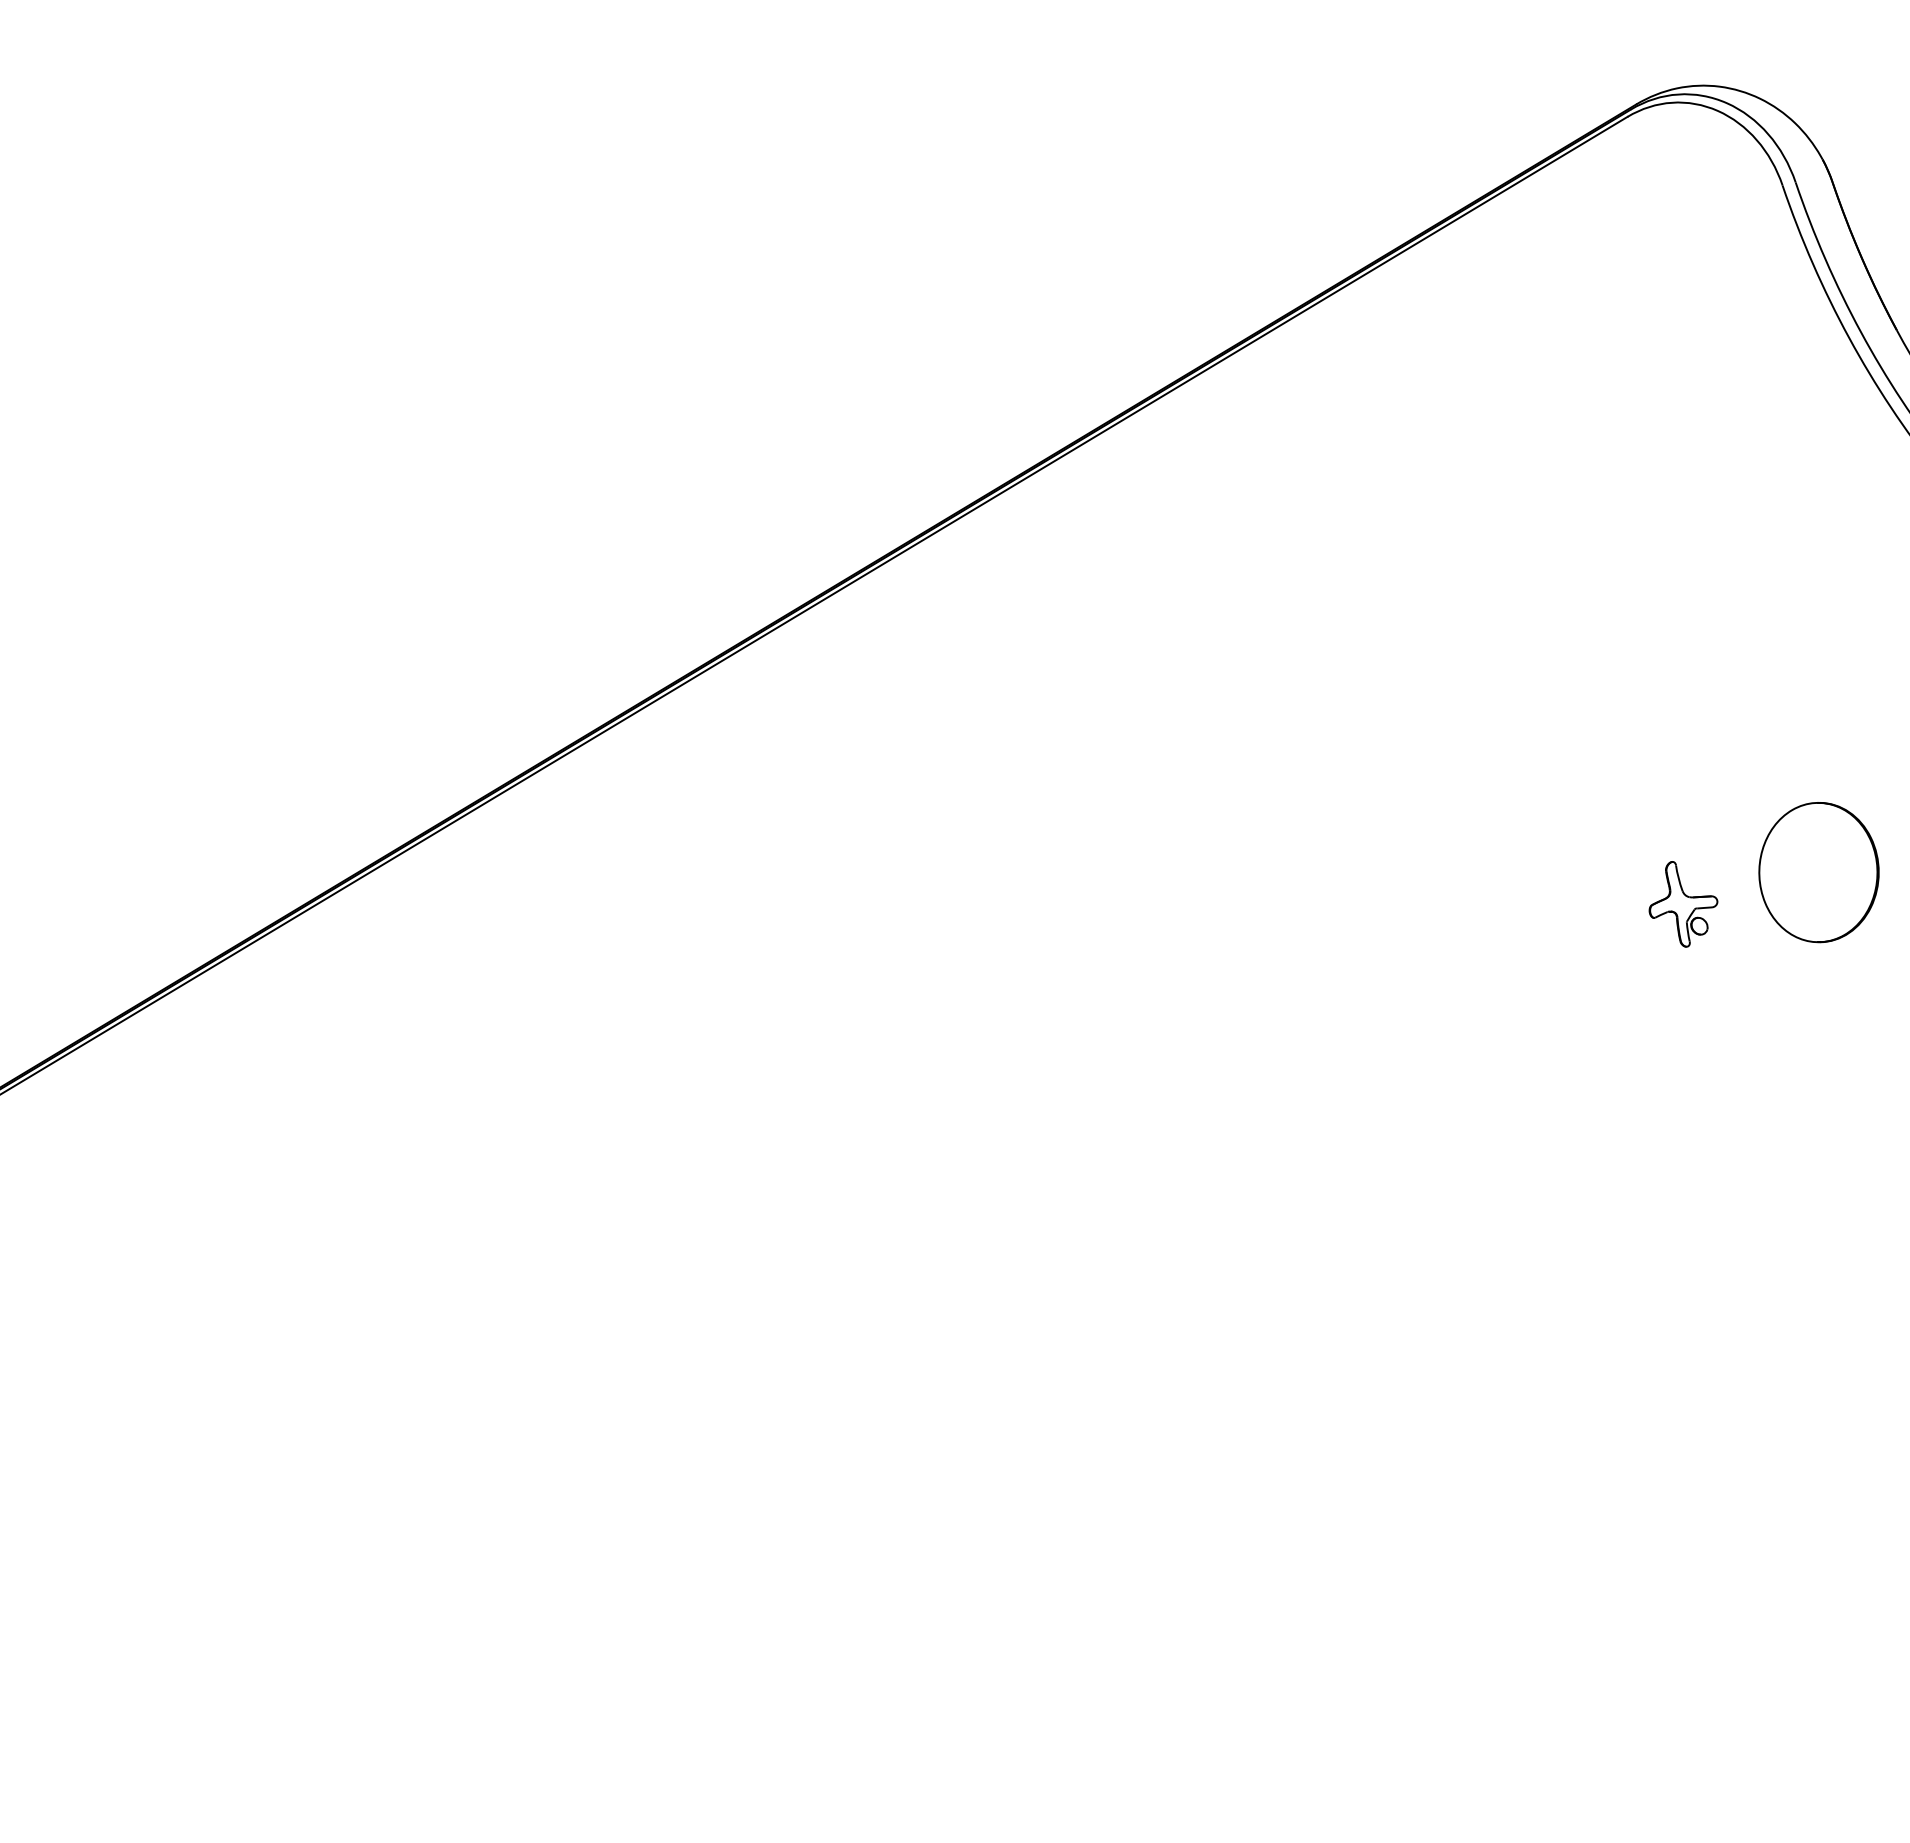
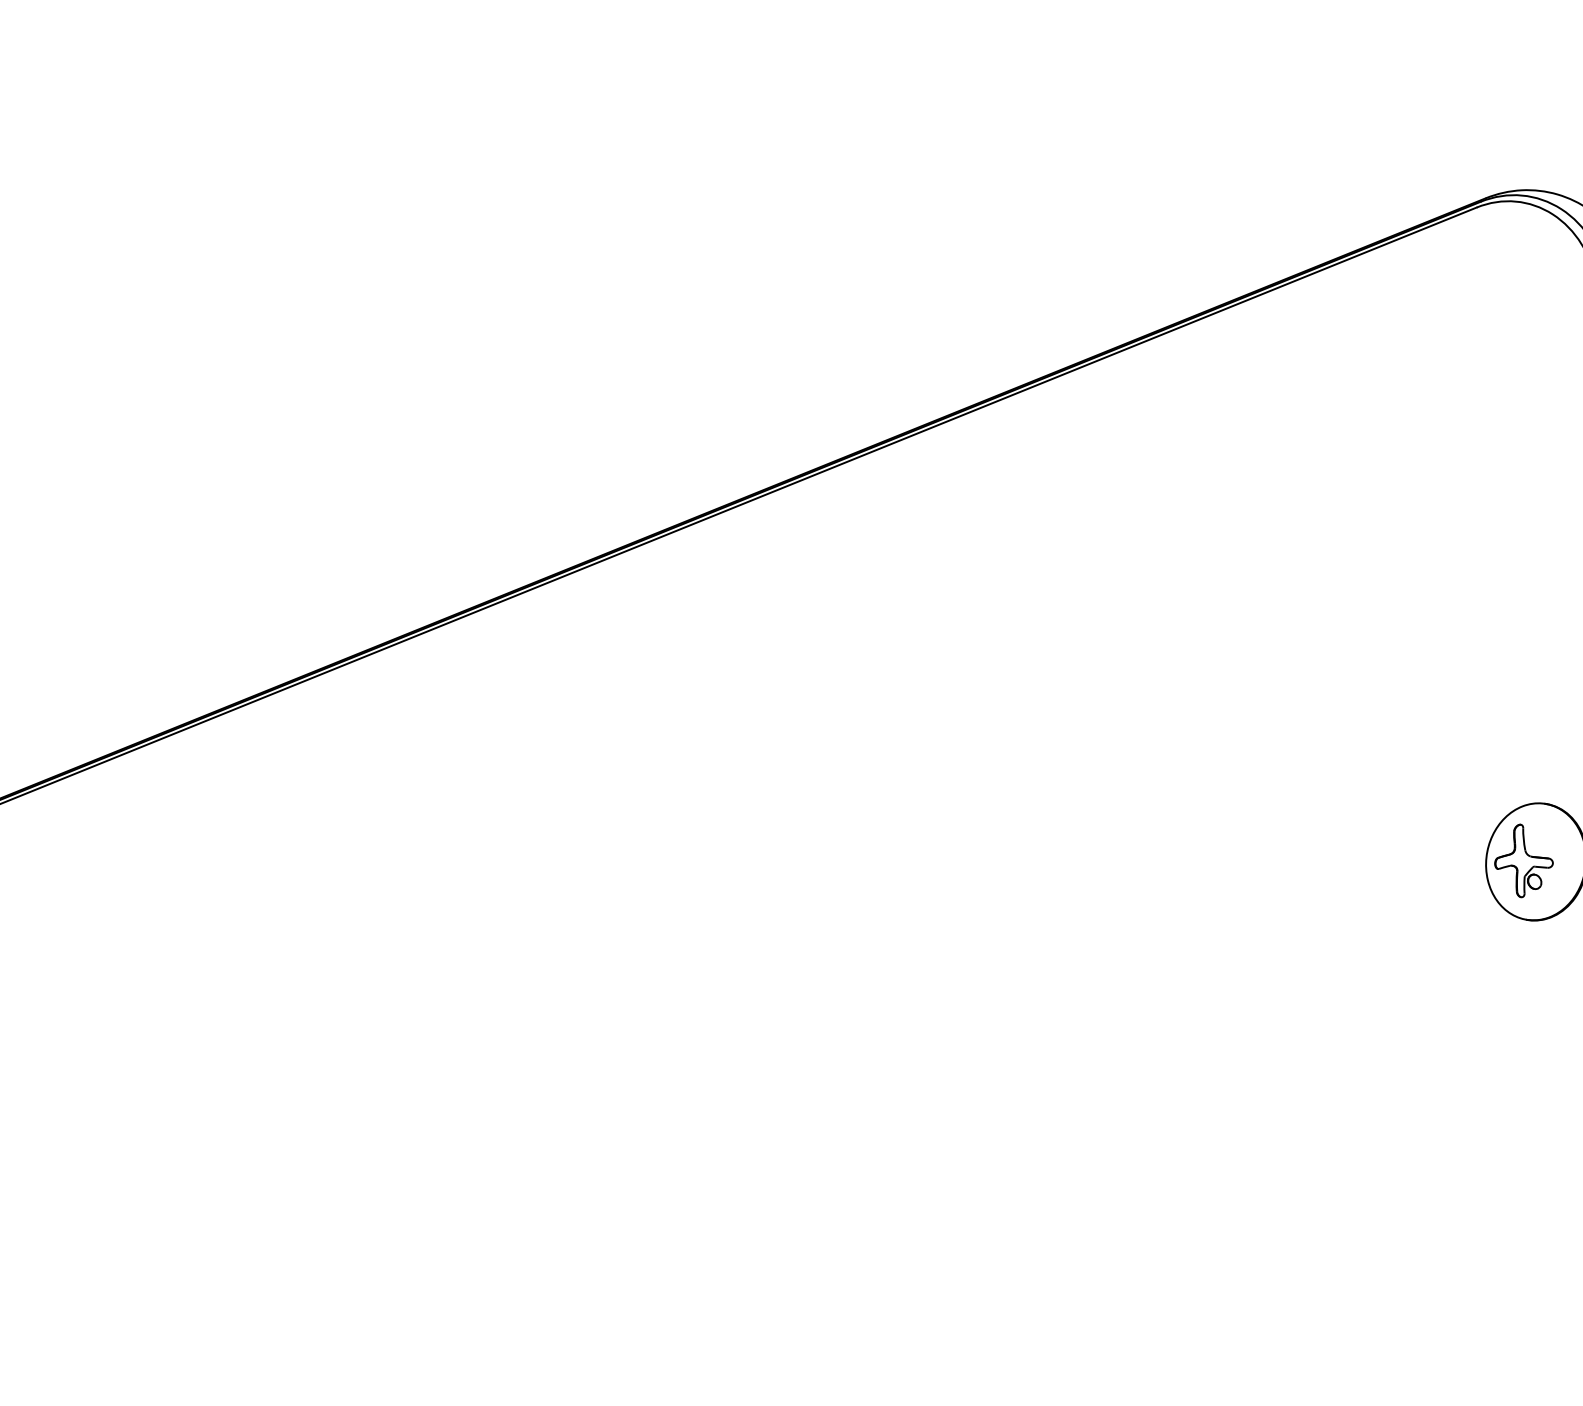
part: (1683, 904) -> (1524, 861), moved

